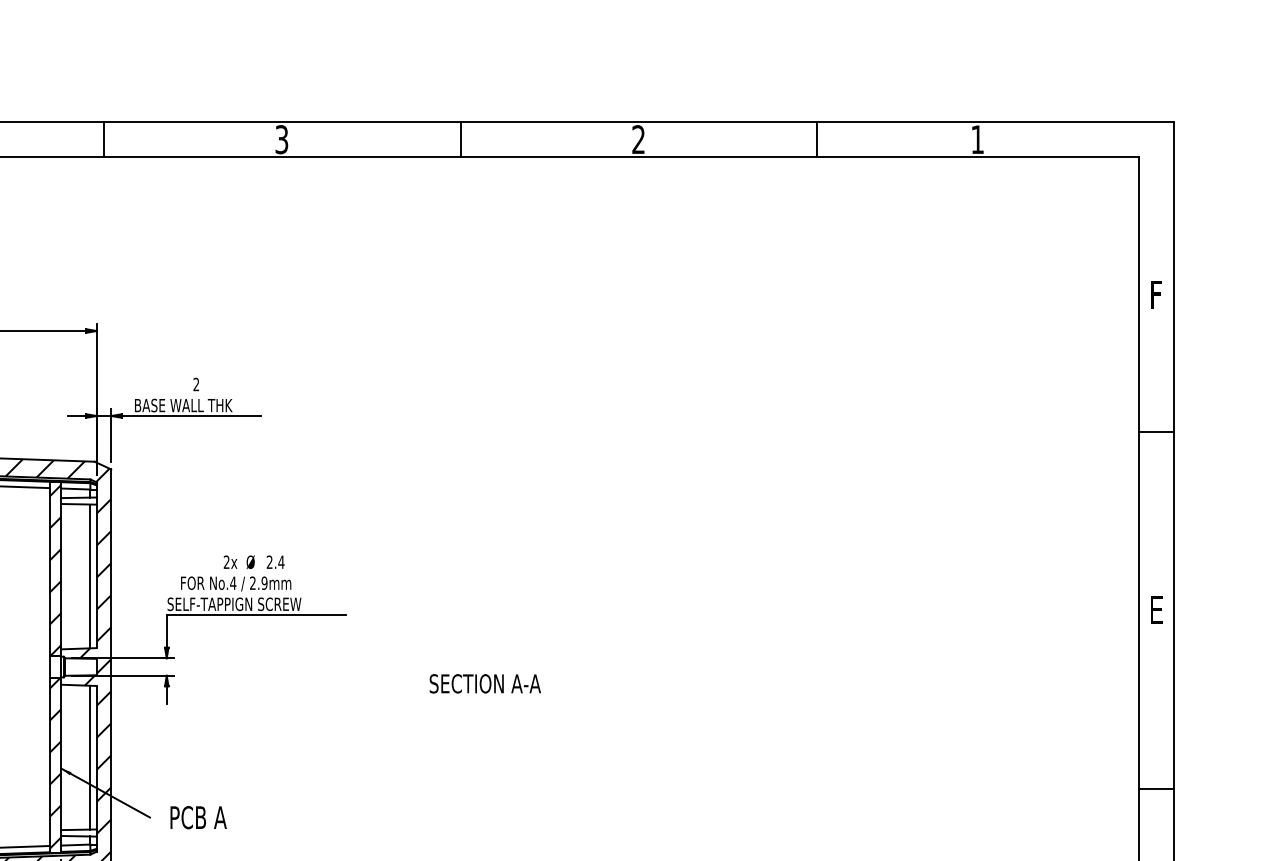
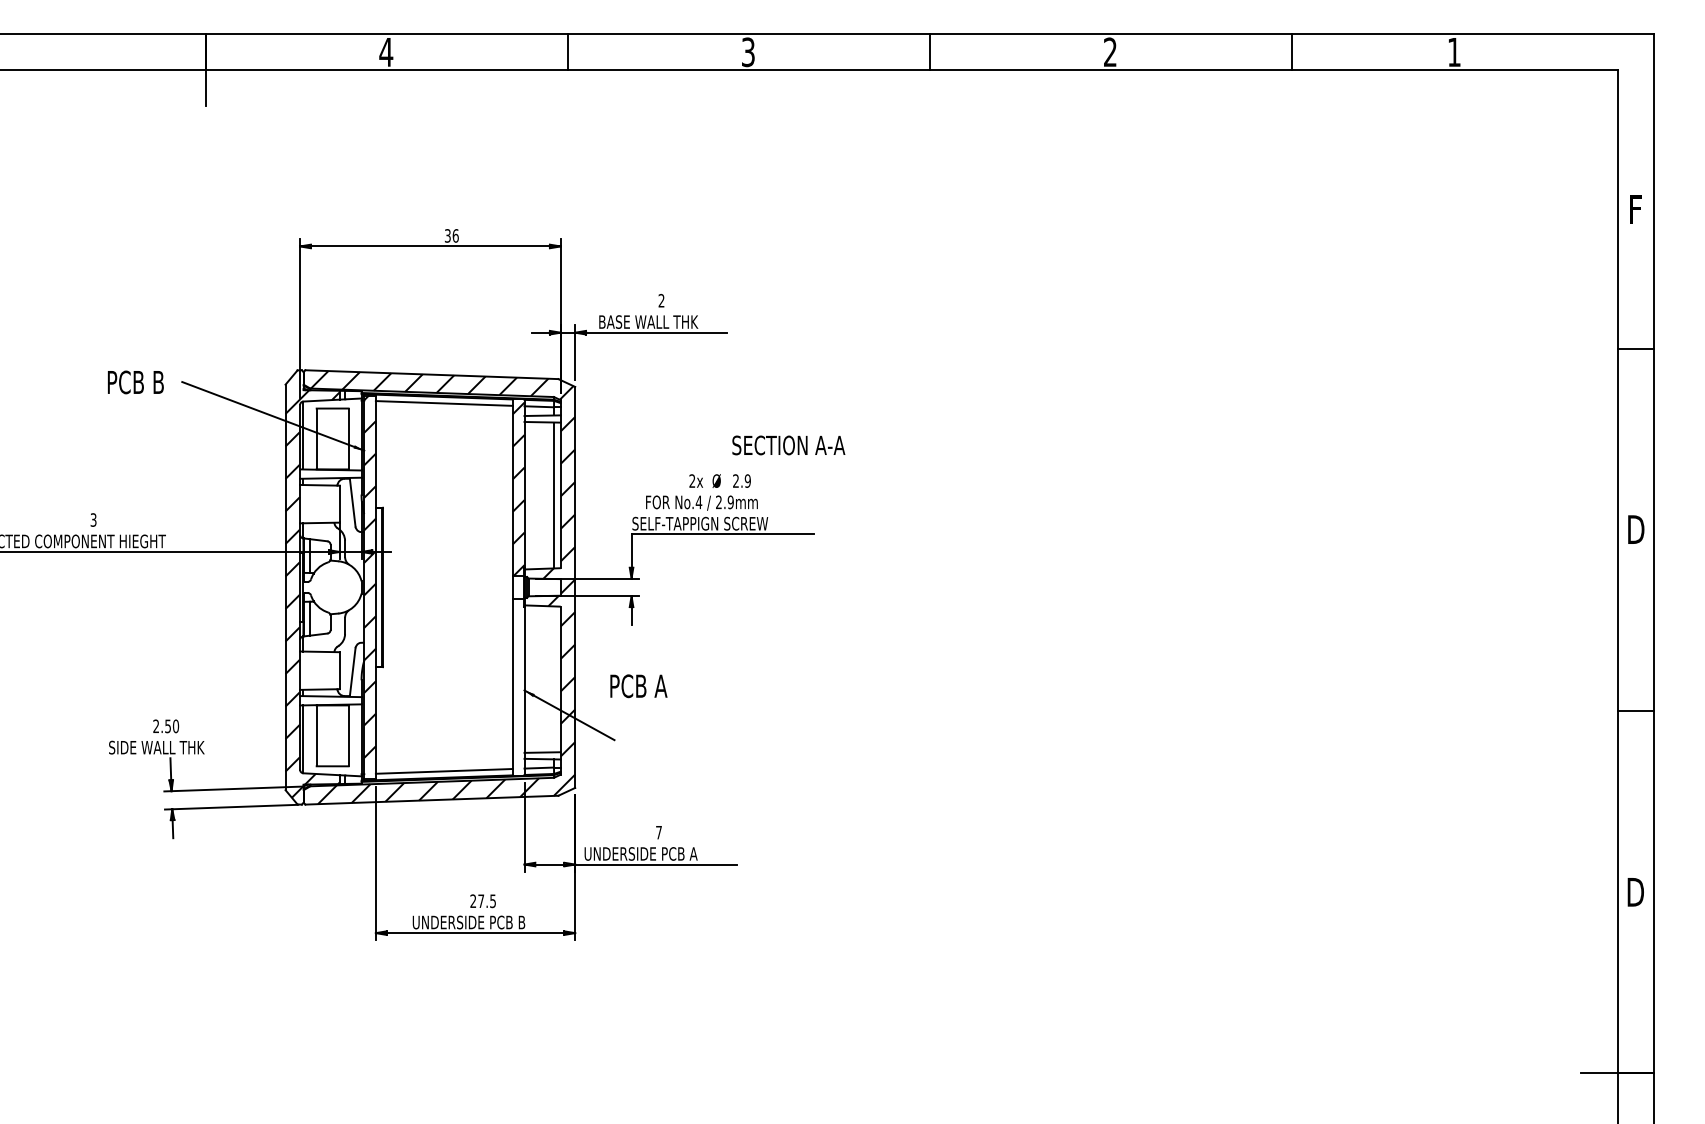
text: (281, 561) -> (747, 480), 2.4 -> 2.9
text: (1157, 609) -> (1636, 529), E -> D
text: (485, 683) -> (788, 445), moved
line: (90, 757) -> (554, 679), removed
hatch: (55, 763) -> (518, 685), removed
text: (198, 817) -> (638, 686), moved

